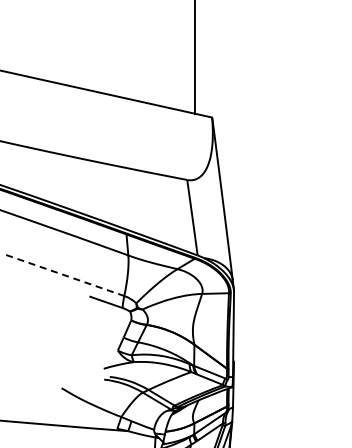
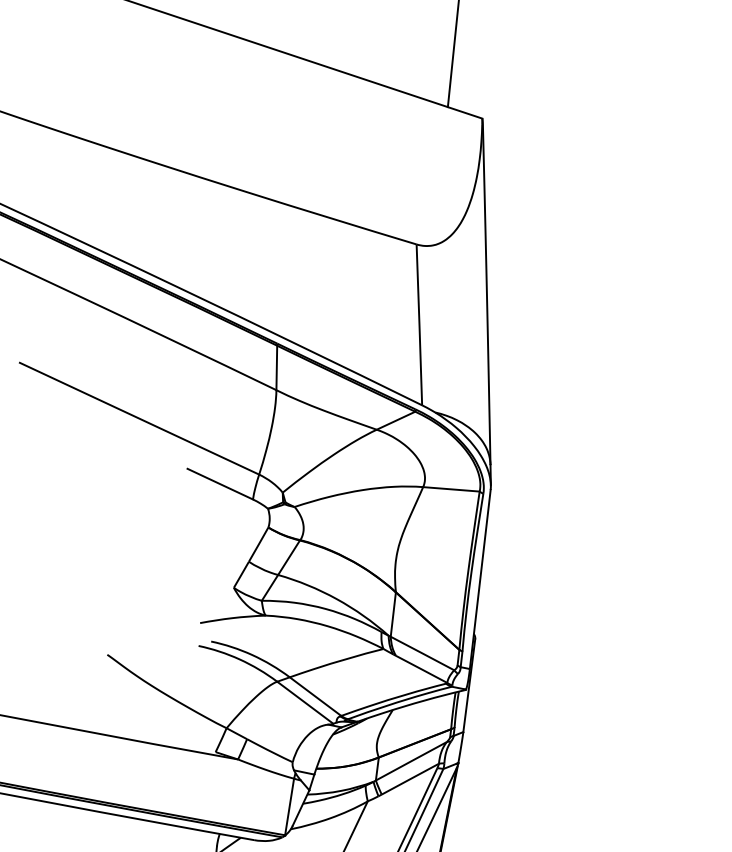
line: (65, 275) -> (140, 418), dashed -> solid

